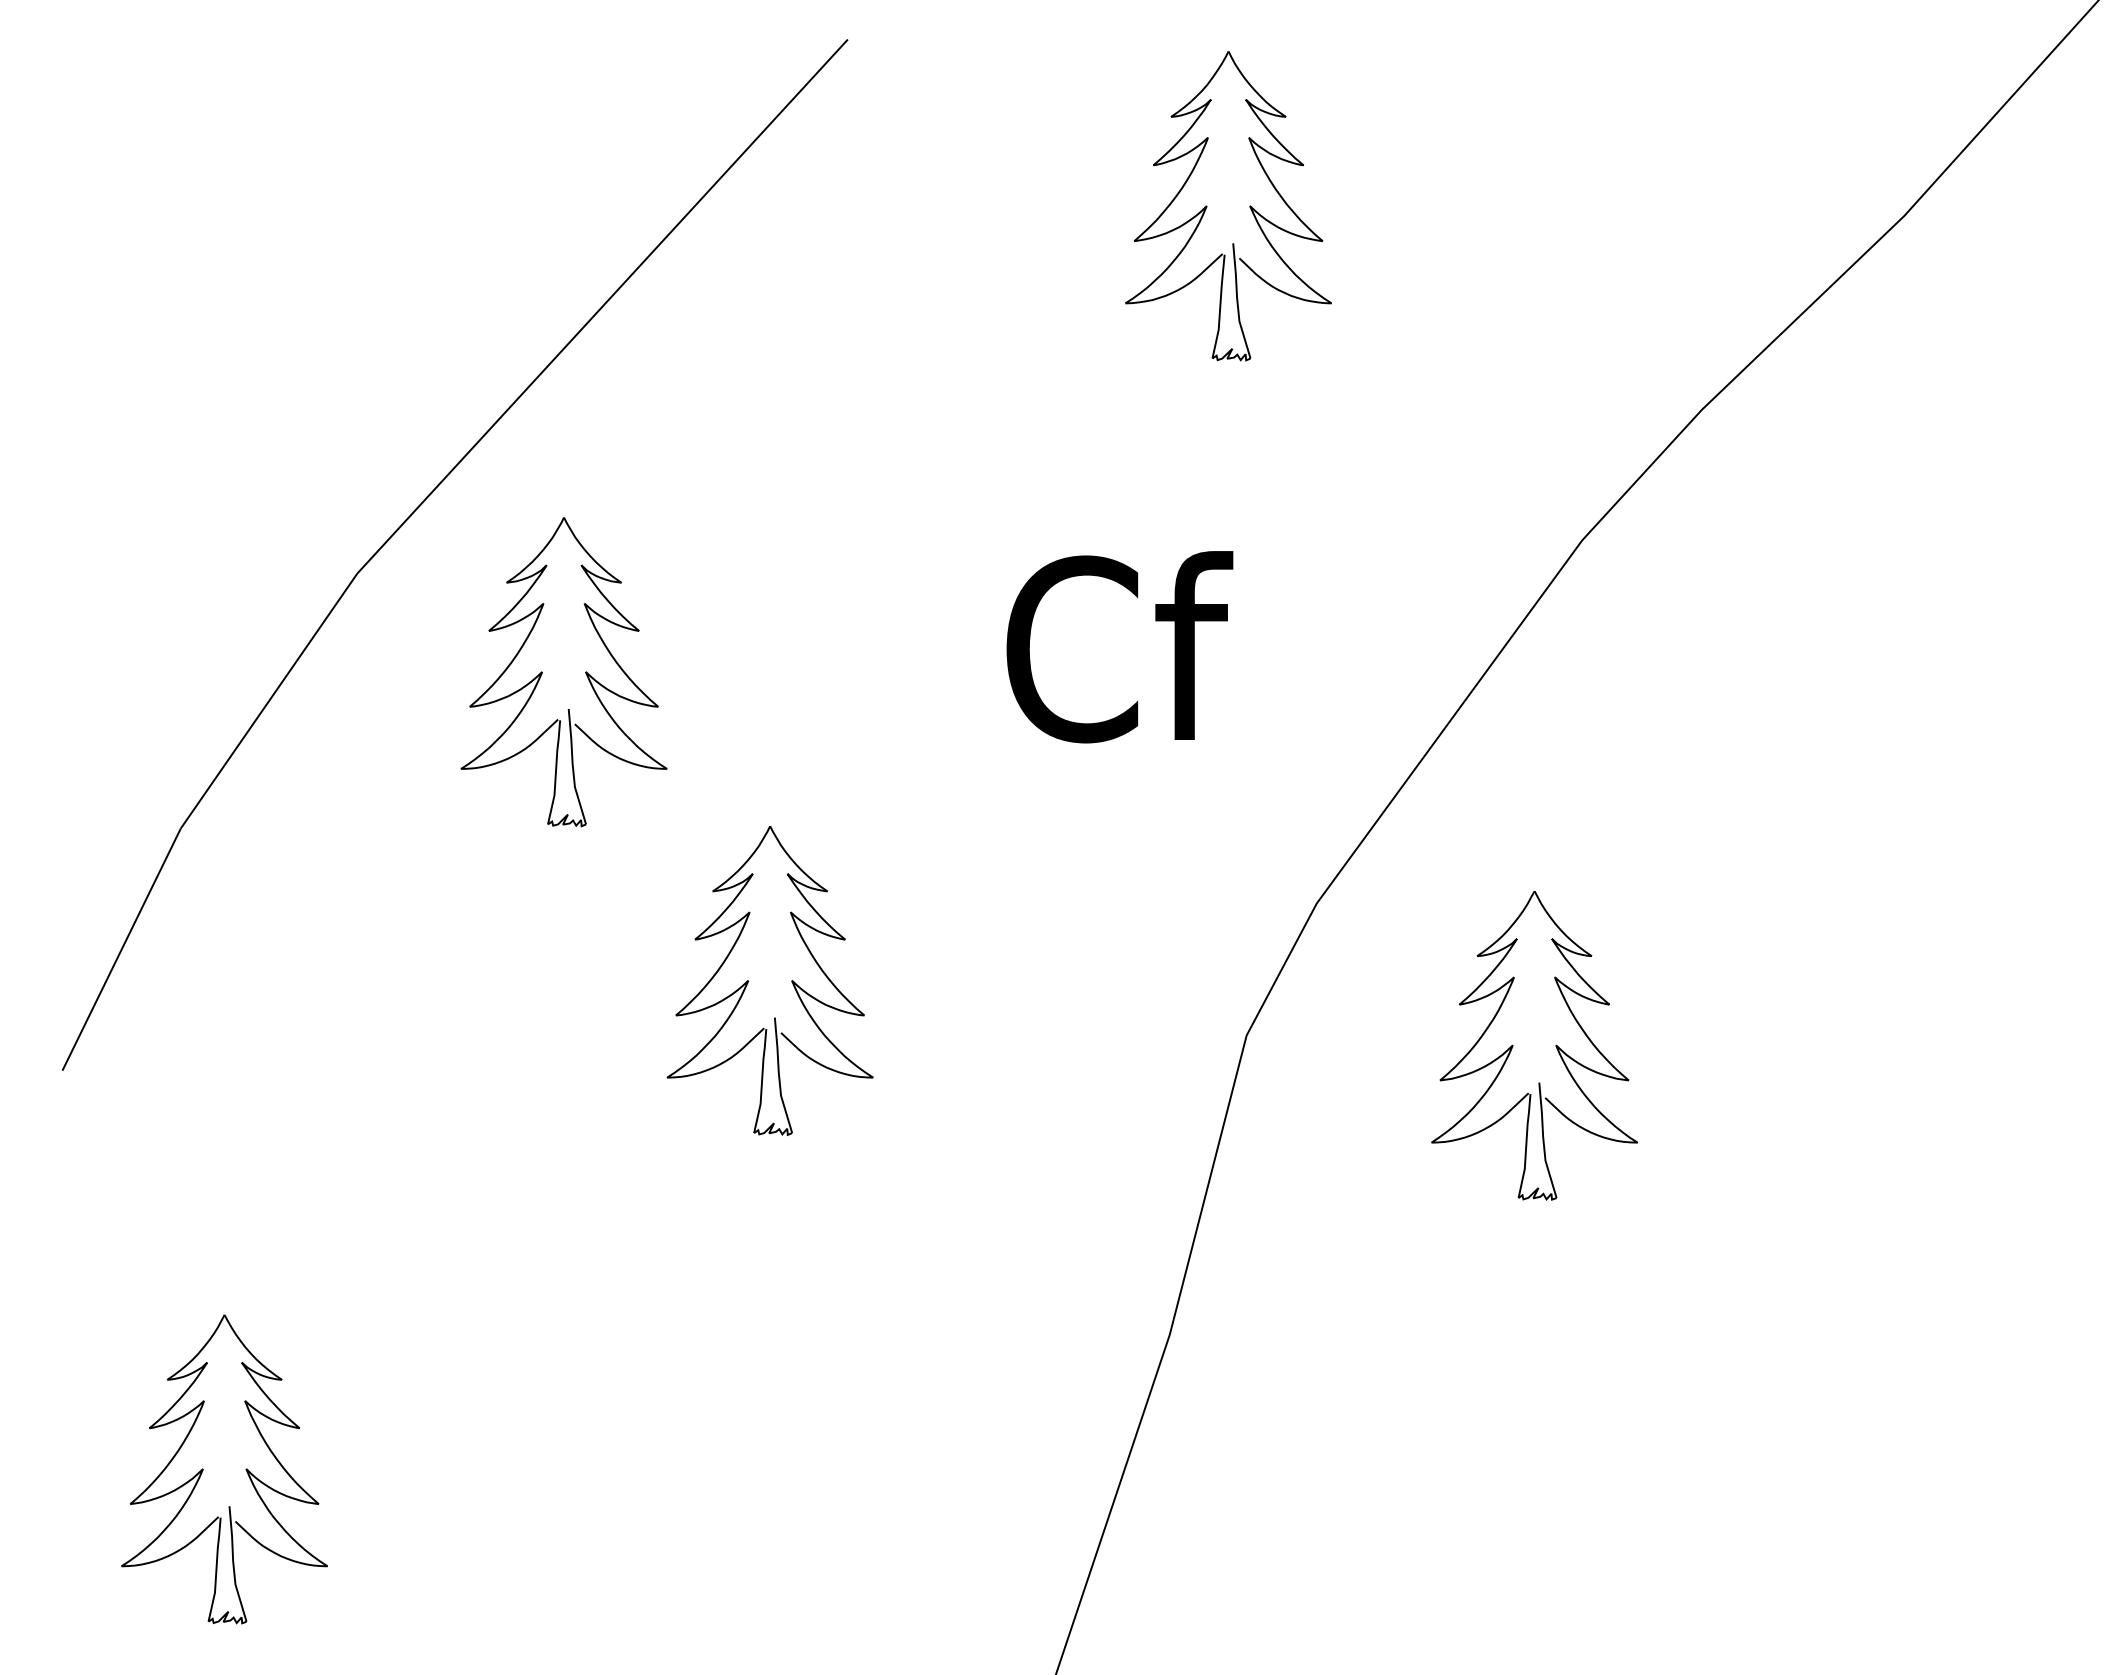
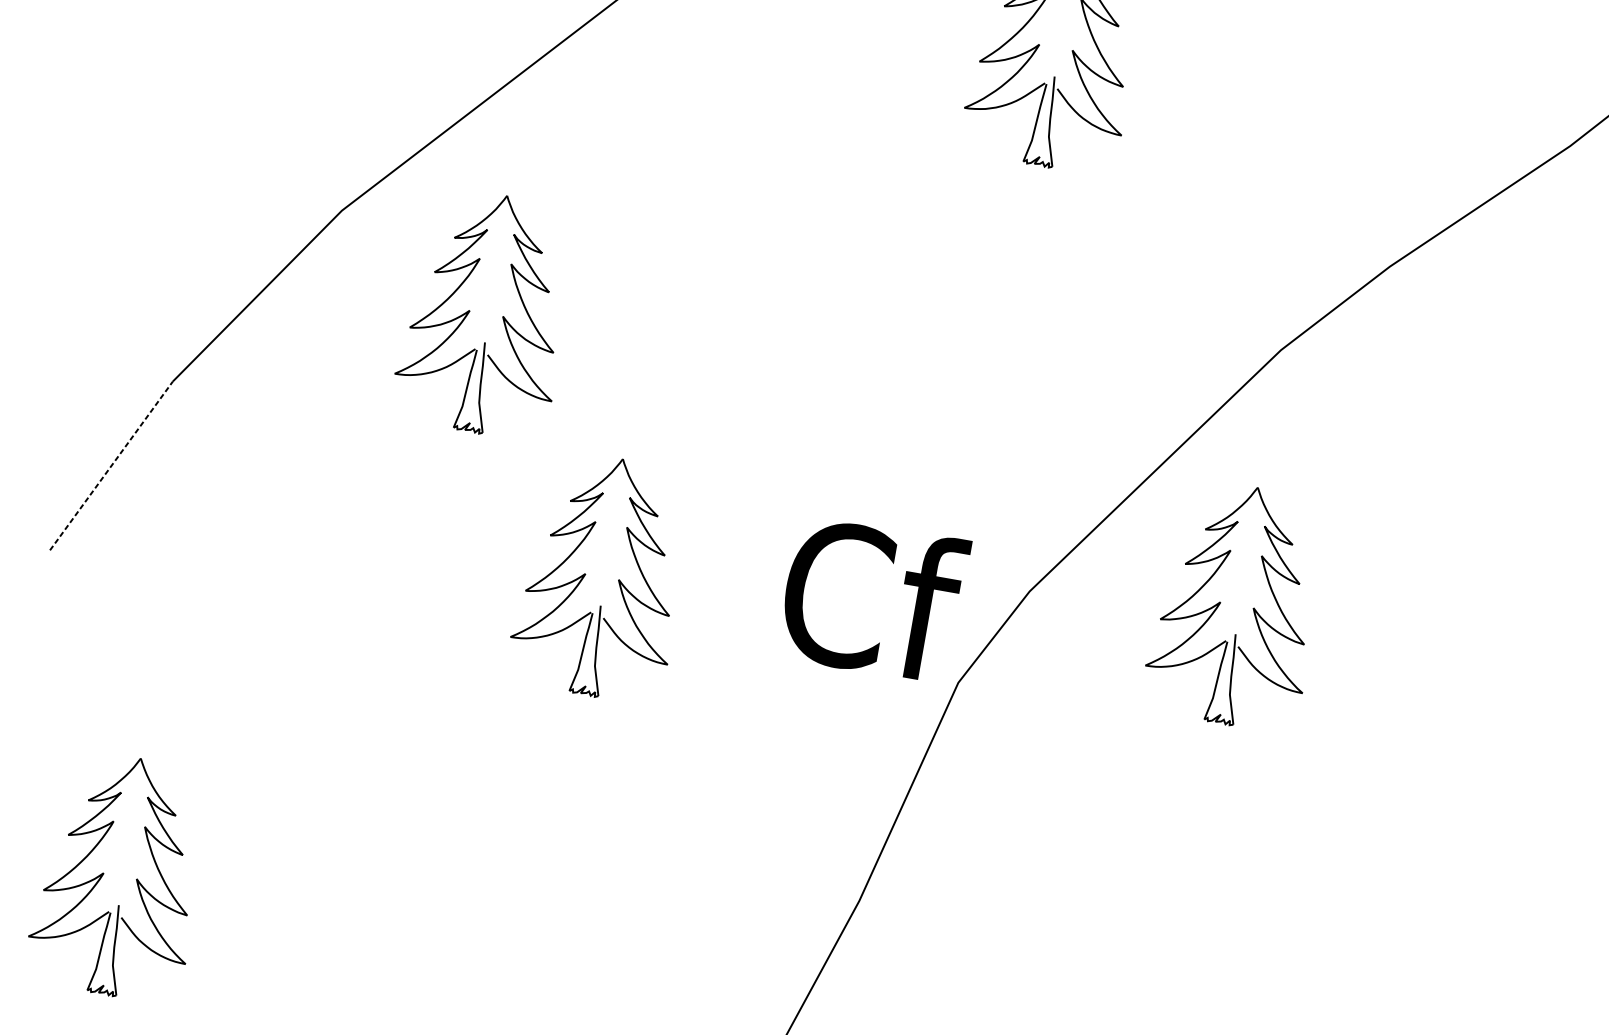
text: (1119, 647) -> (873, 599), moved
line: (121, 949) -> (111, 465), solid -> dashed
part: (1513, 1045) -> (1220, 602), moved

